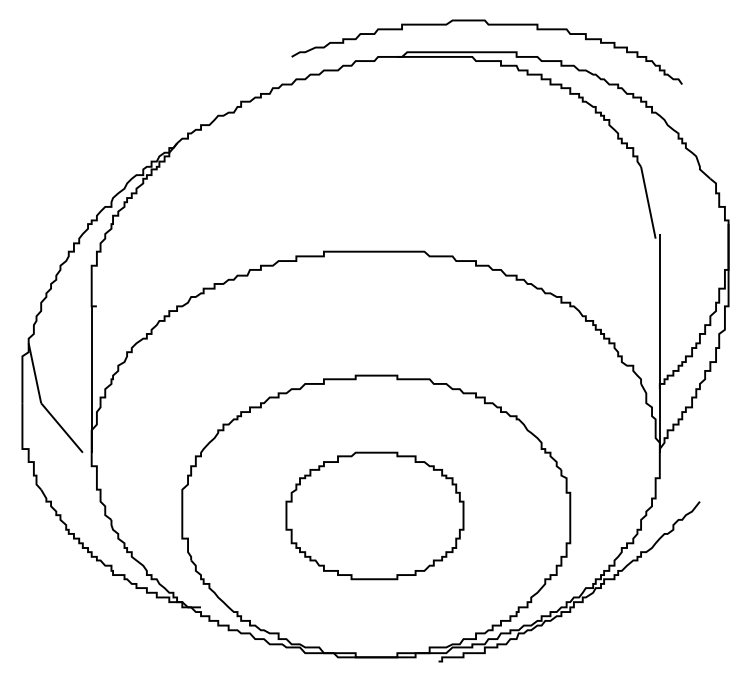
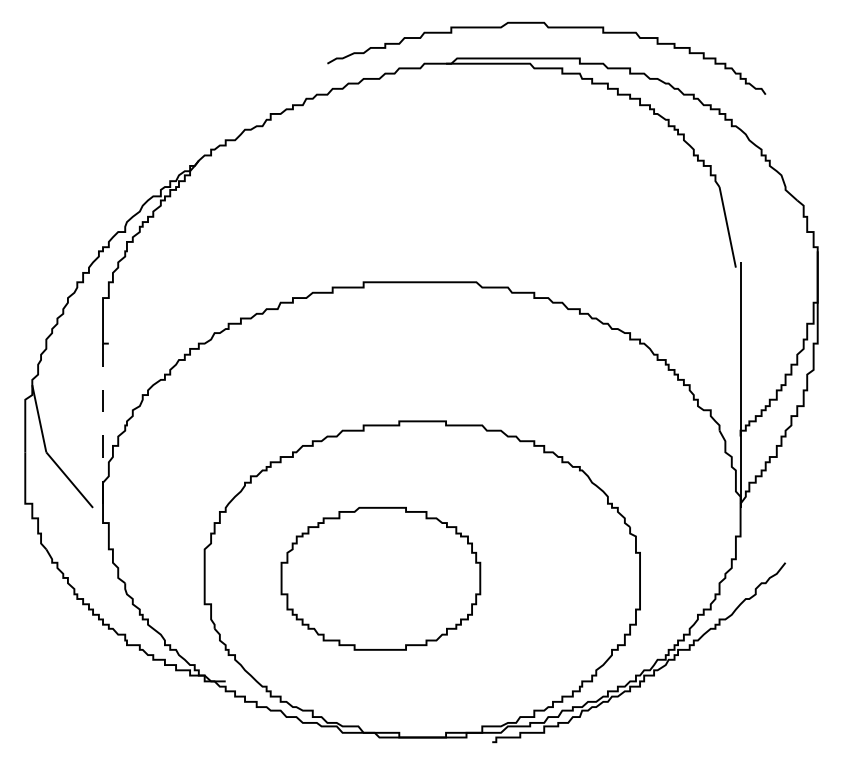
line: (92, 380) -> (103, 426), solid -> dashed
part: (374, 515) -> (380, 578), moved

